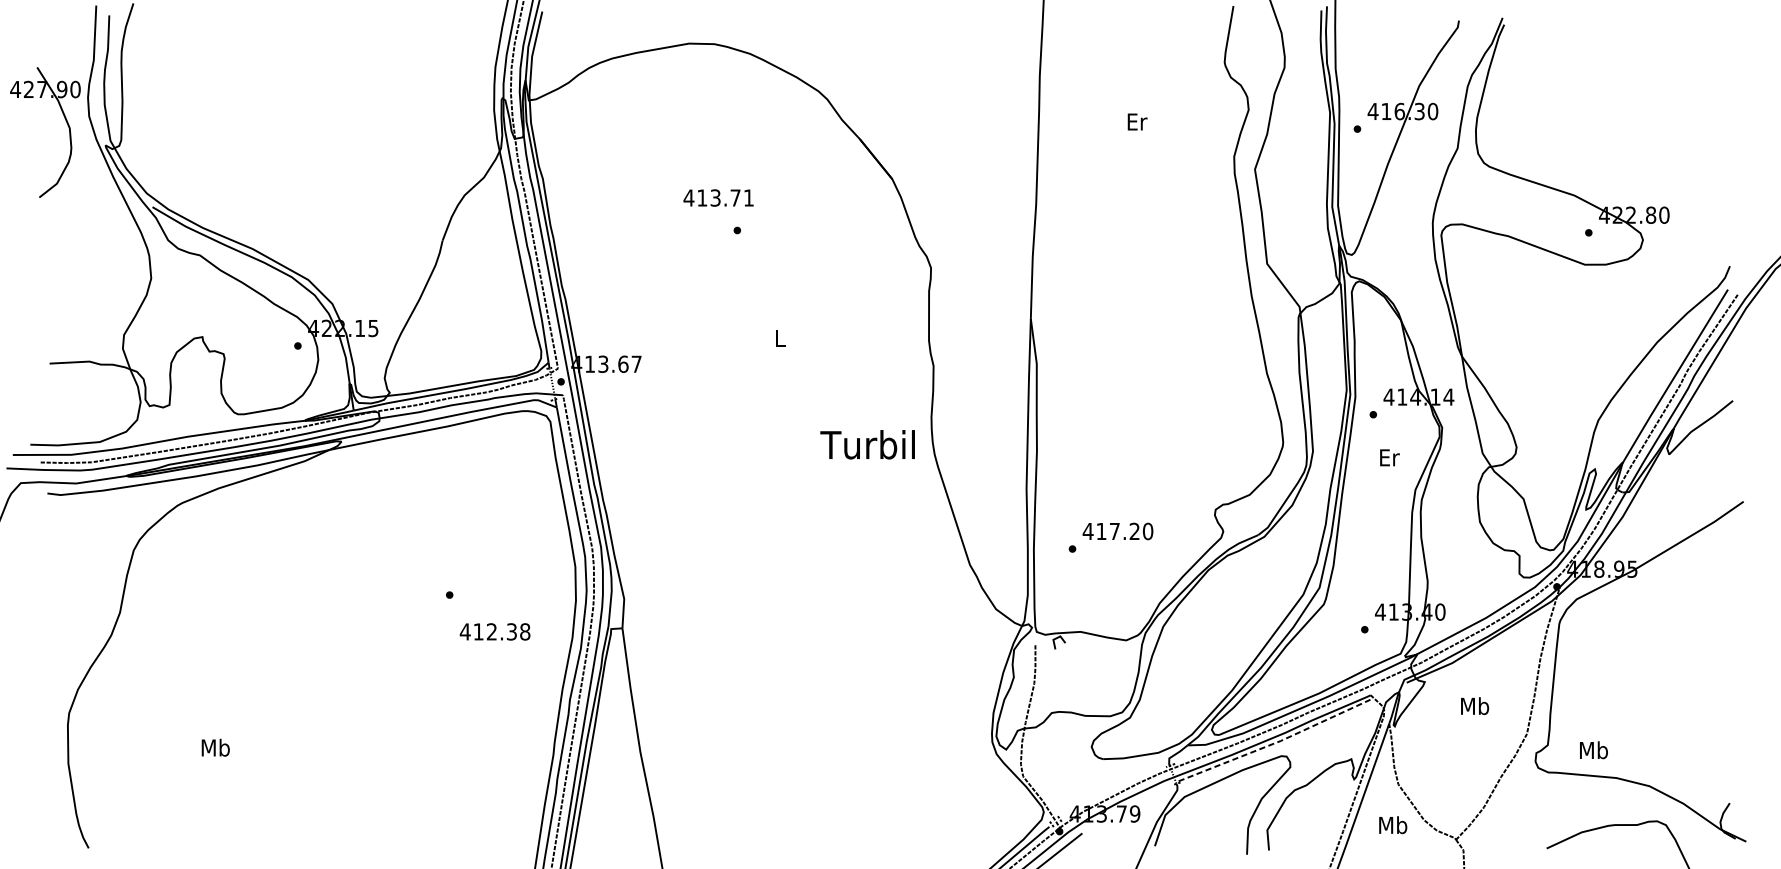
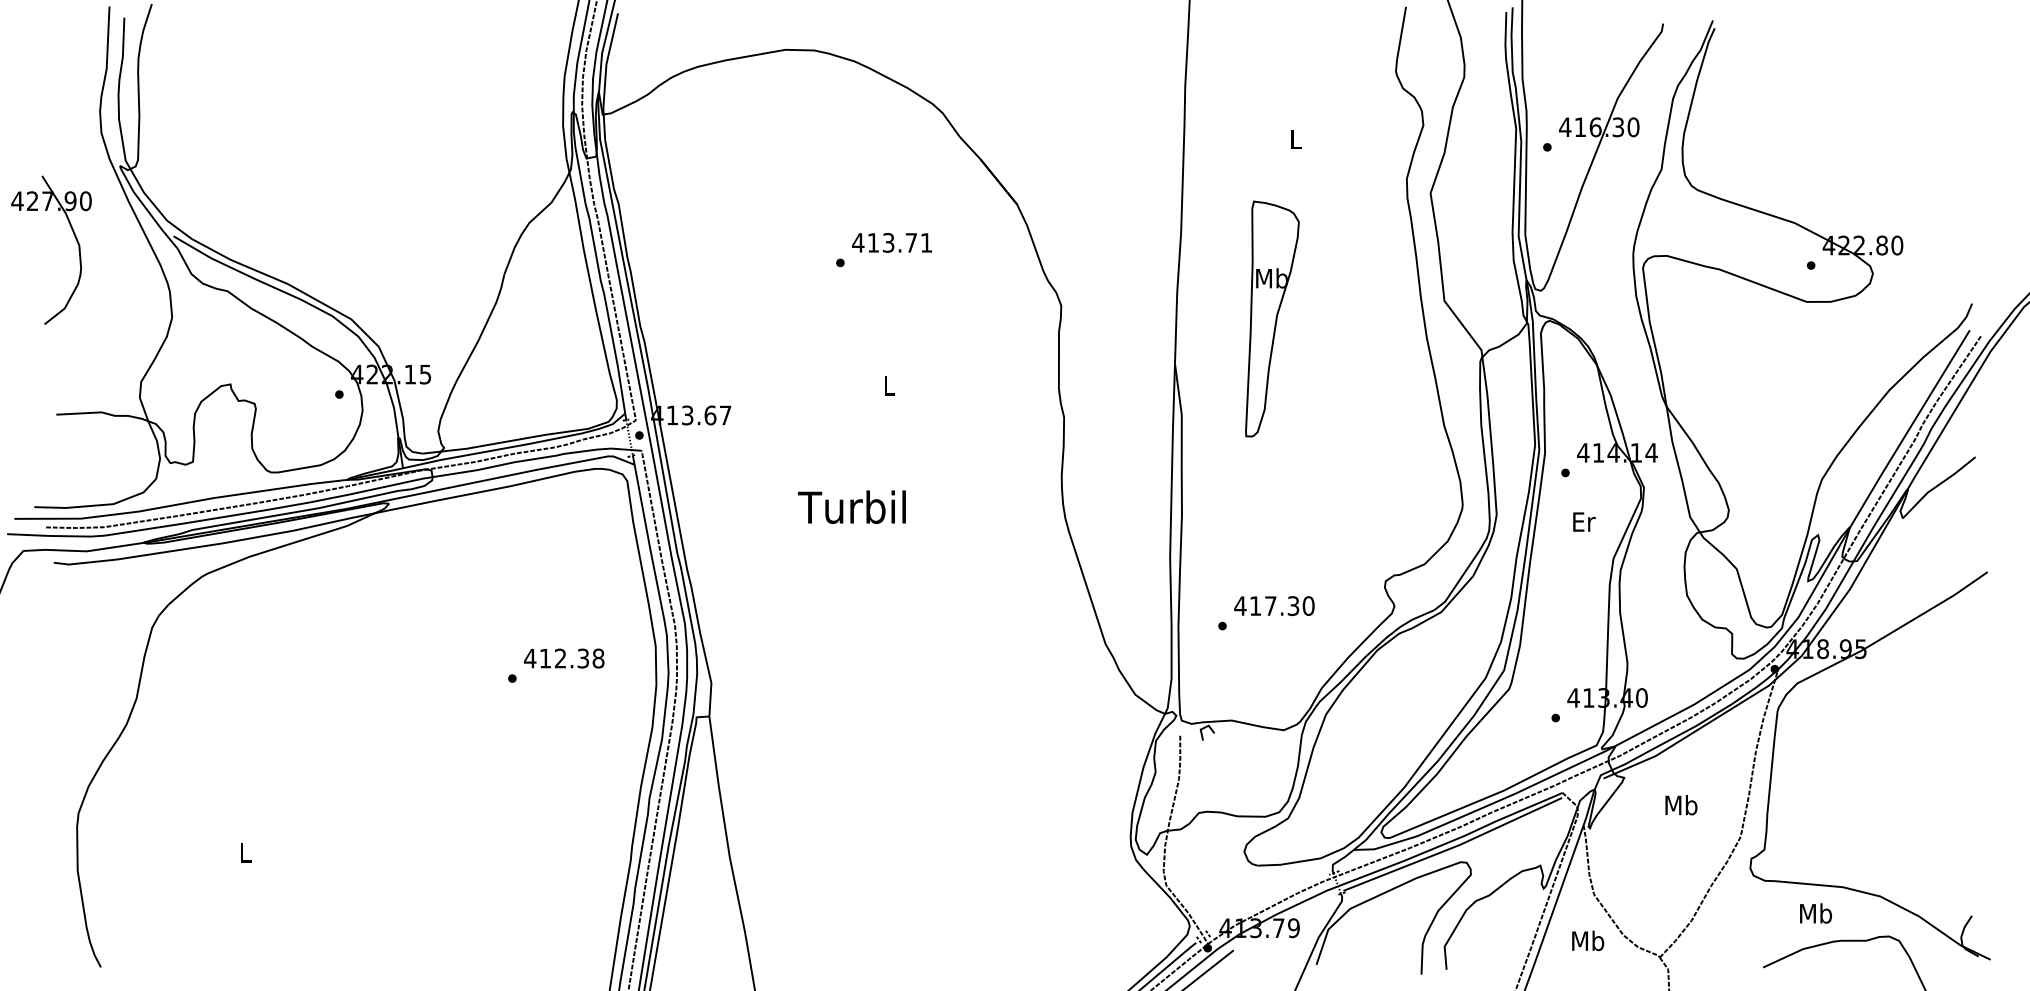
text: (1137, 121) -> (1296, 138), Er -> L
part: (66, 123) -> (75, 239), moved
text: (718, 197) -> (891, 242), moved
part: (1116, 279) -> (1272, 318), added
text: (867, 444) -> (851, 506), moved
text: (1134, 531) -> (1293, 606), 417.20 -> 417.30
text: (495, 631) -> (564, 658), moved
line: (1275, 743) -> (1454, 847), dashed -> solid
text: (215, 747) -> (245, 852), Mb -> L
text: (1593, 750) -> (1815, 913), moved

